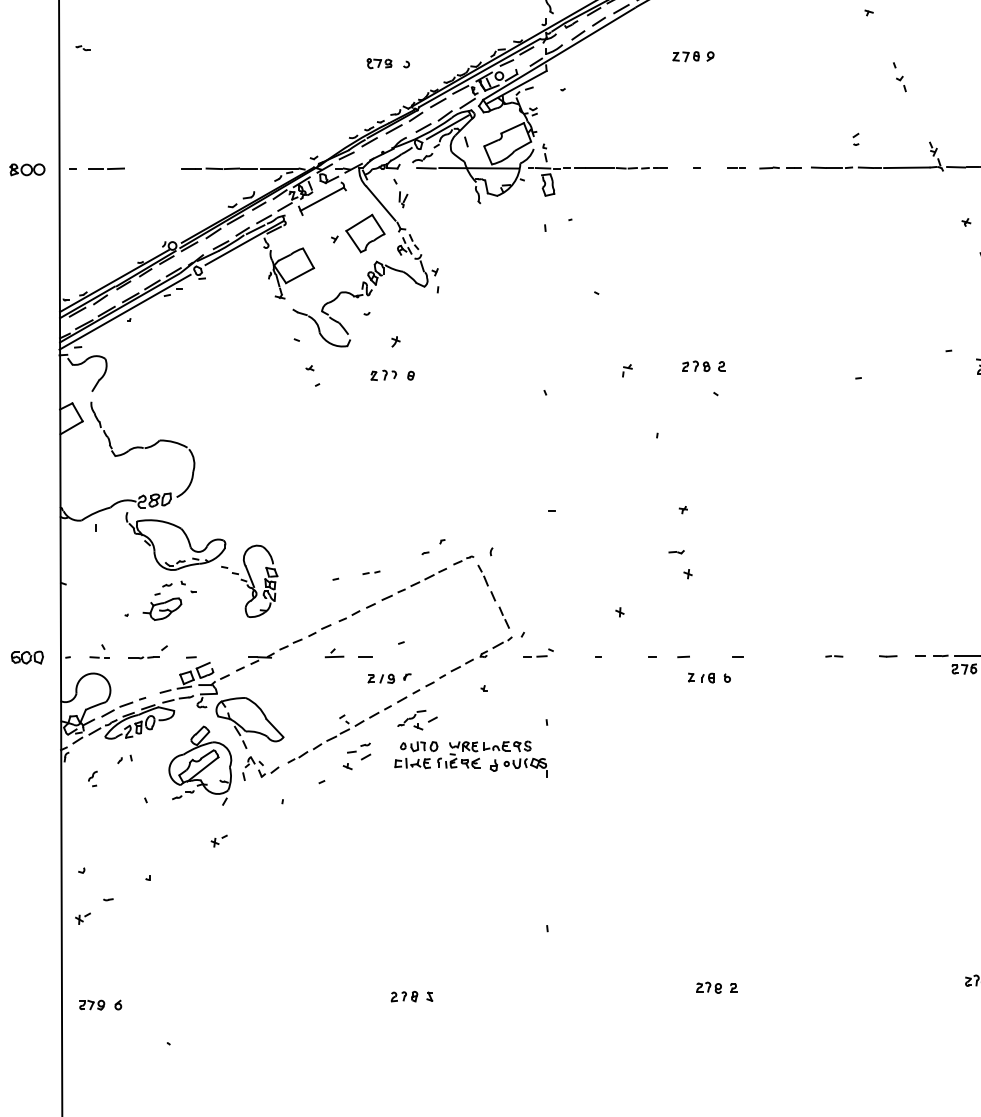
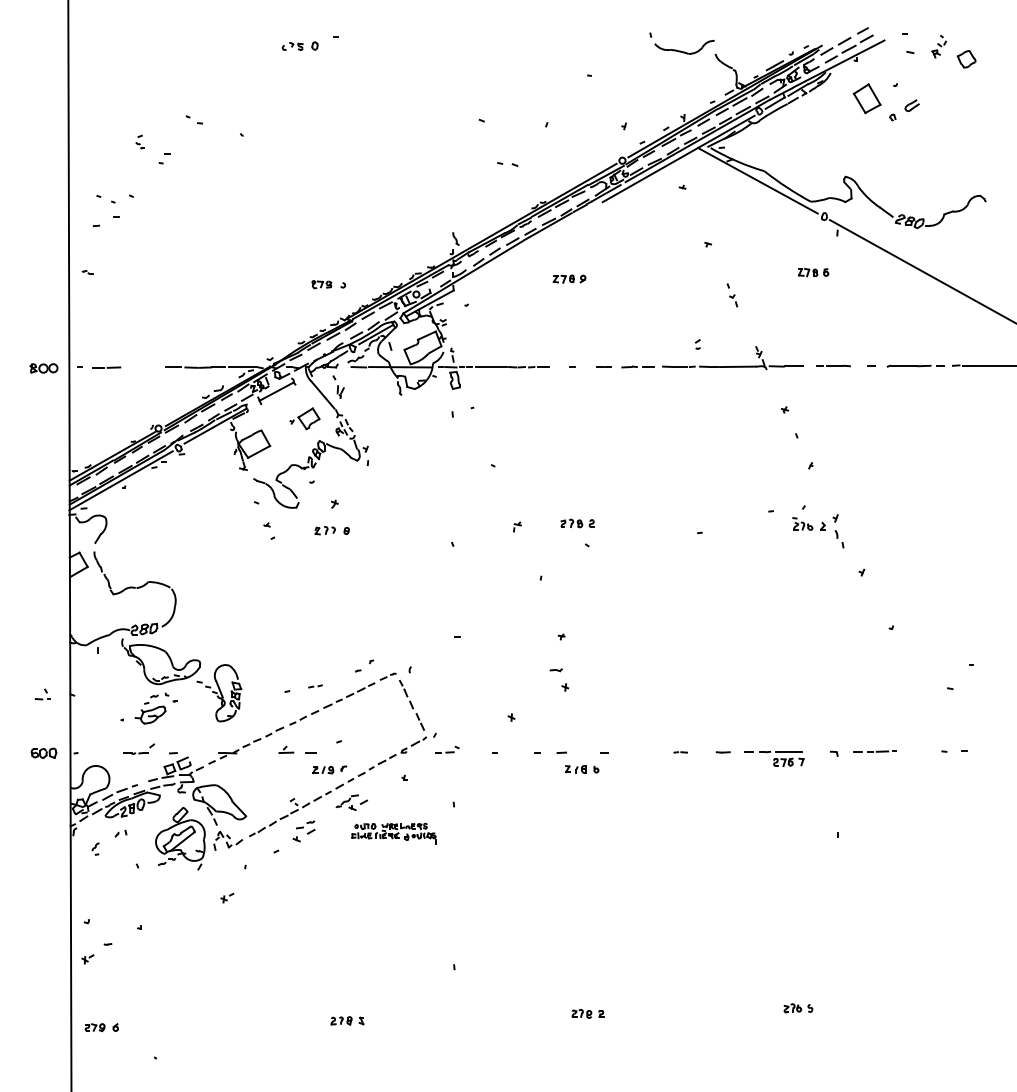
part: (357, 233) -> (304, 418), size x0.7
part: (99, 651) -> (42, 694), moved
part: (470, 759) -> (393, 833), size x0.7
part: (219, 840) -> (227, 897), moved

